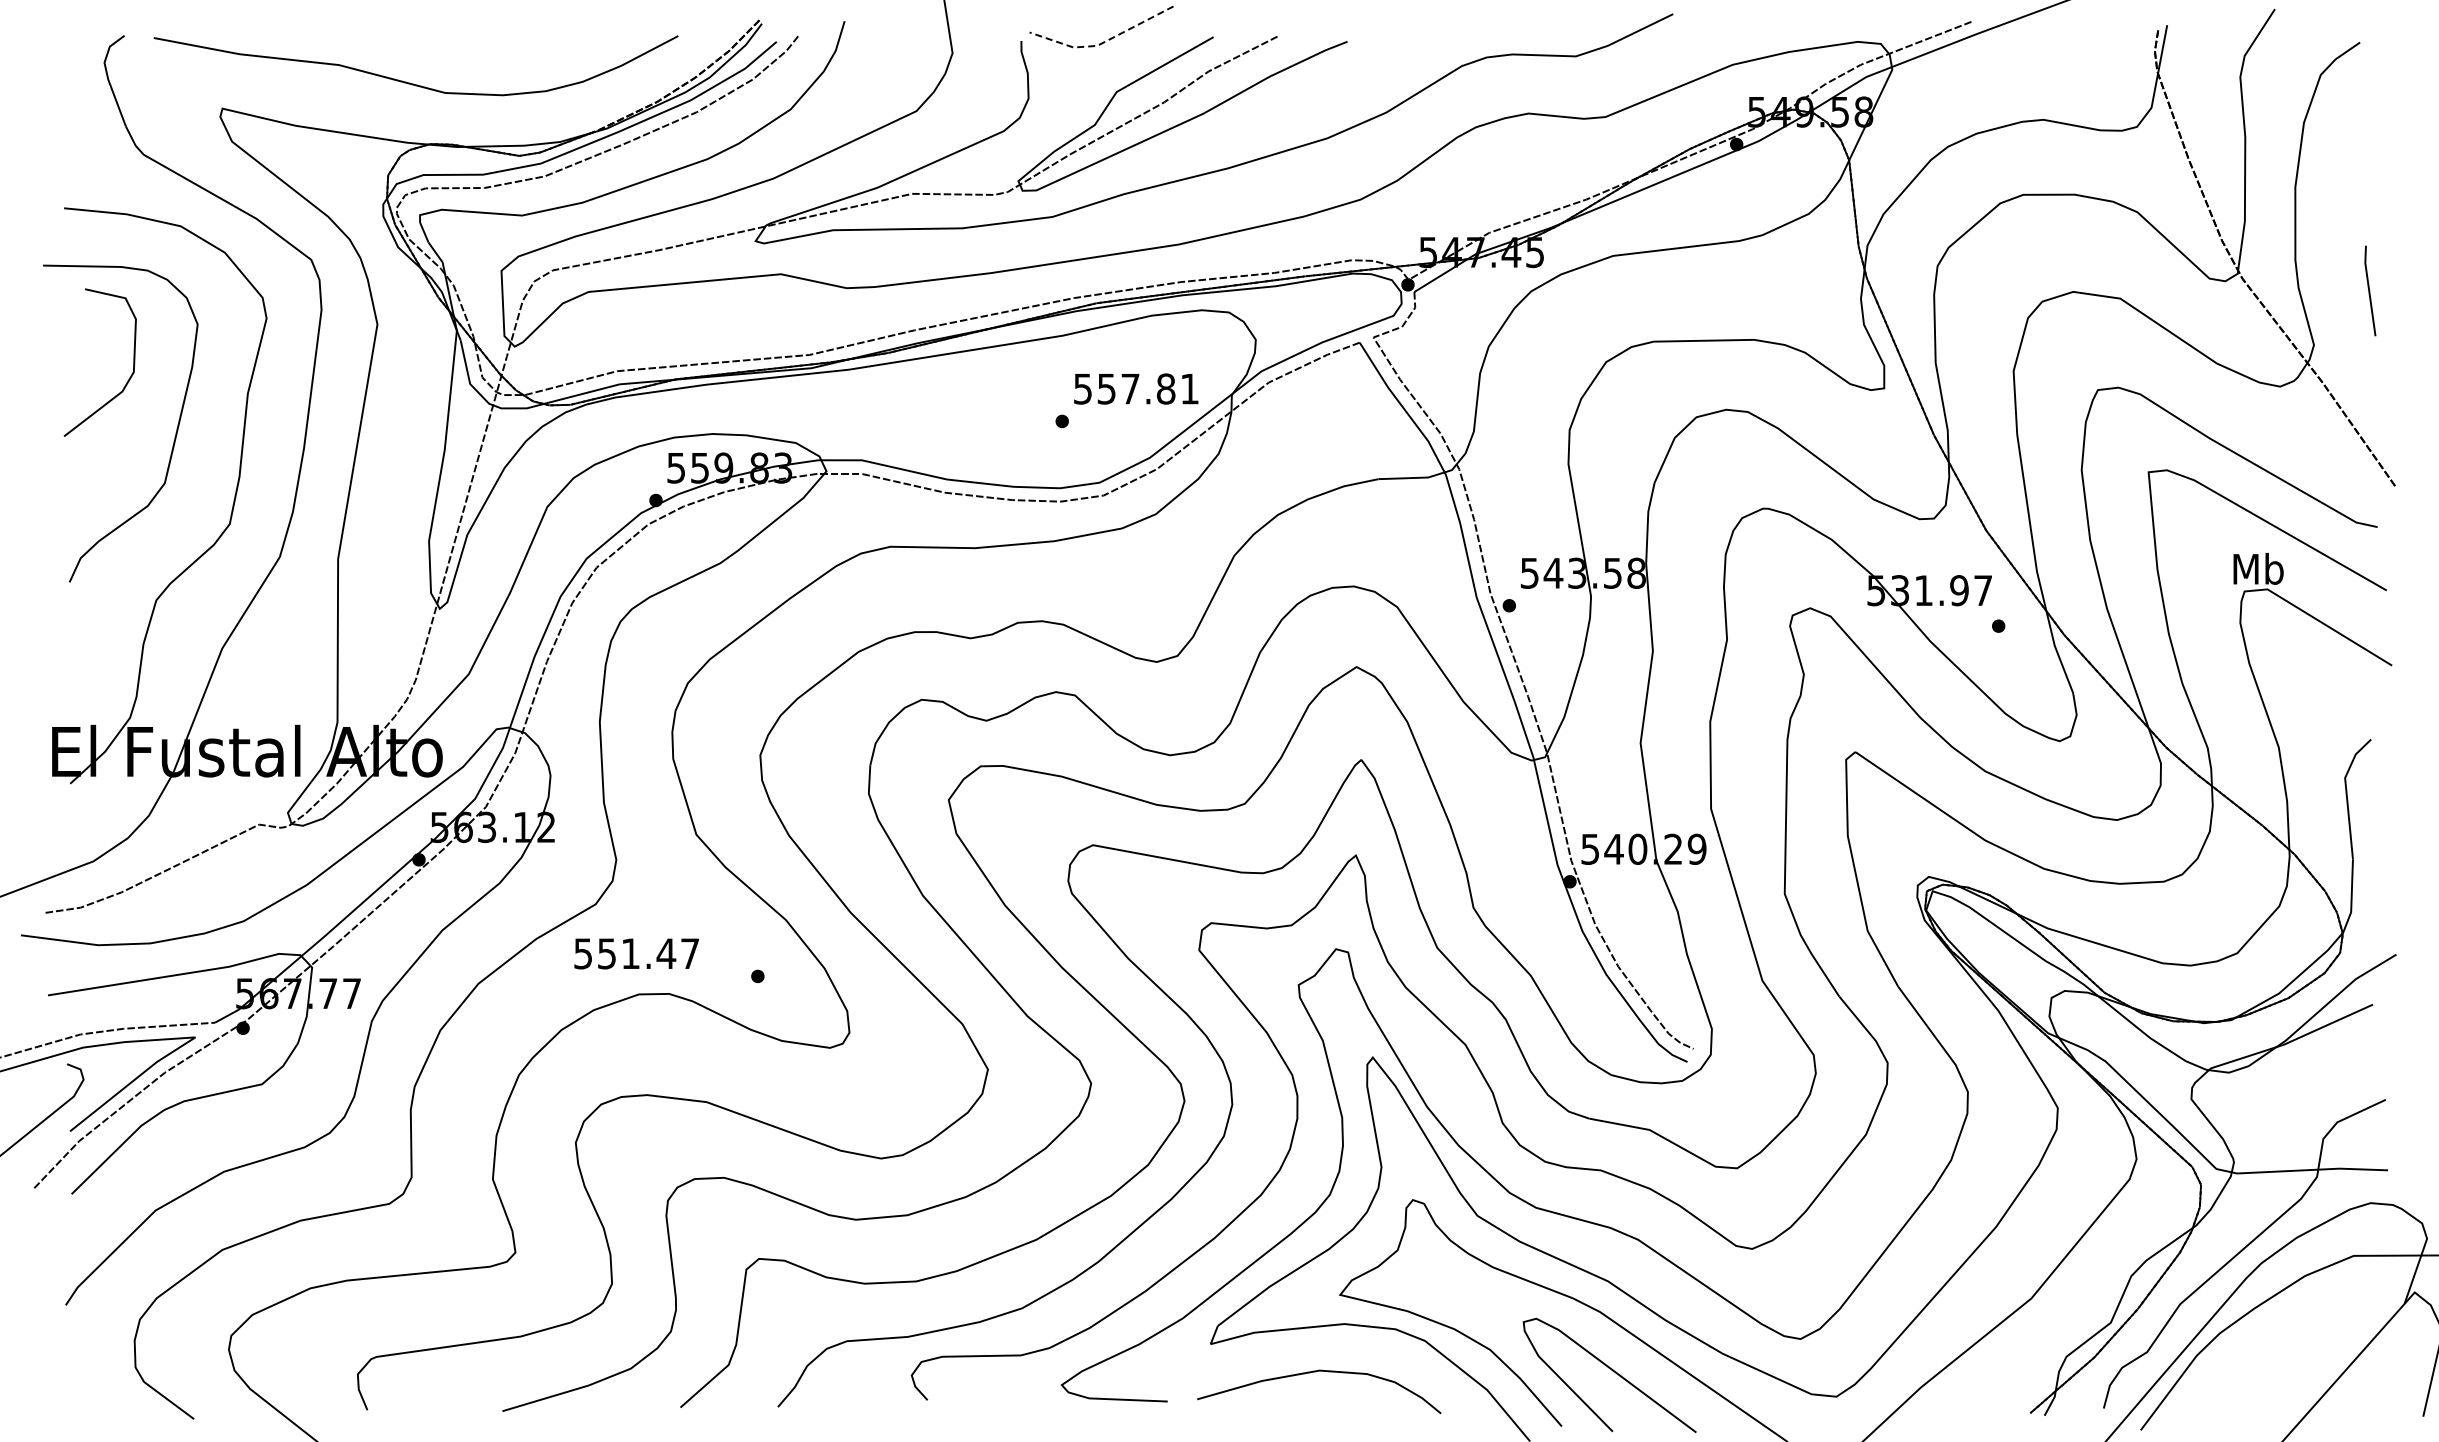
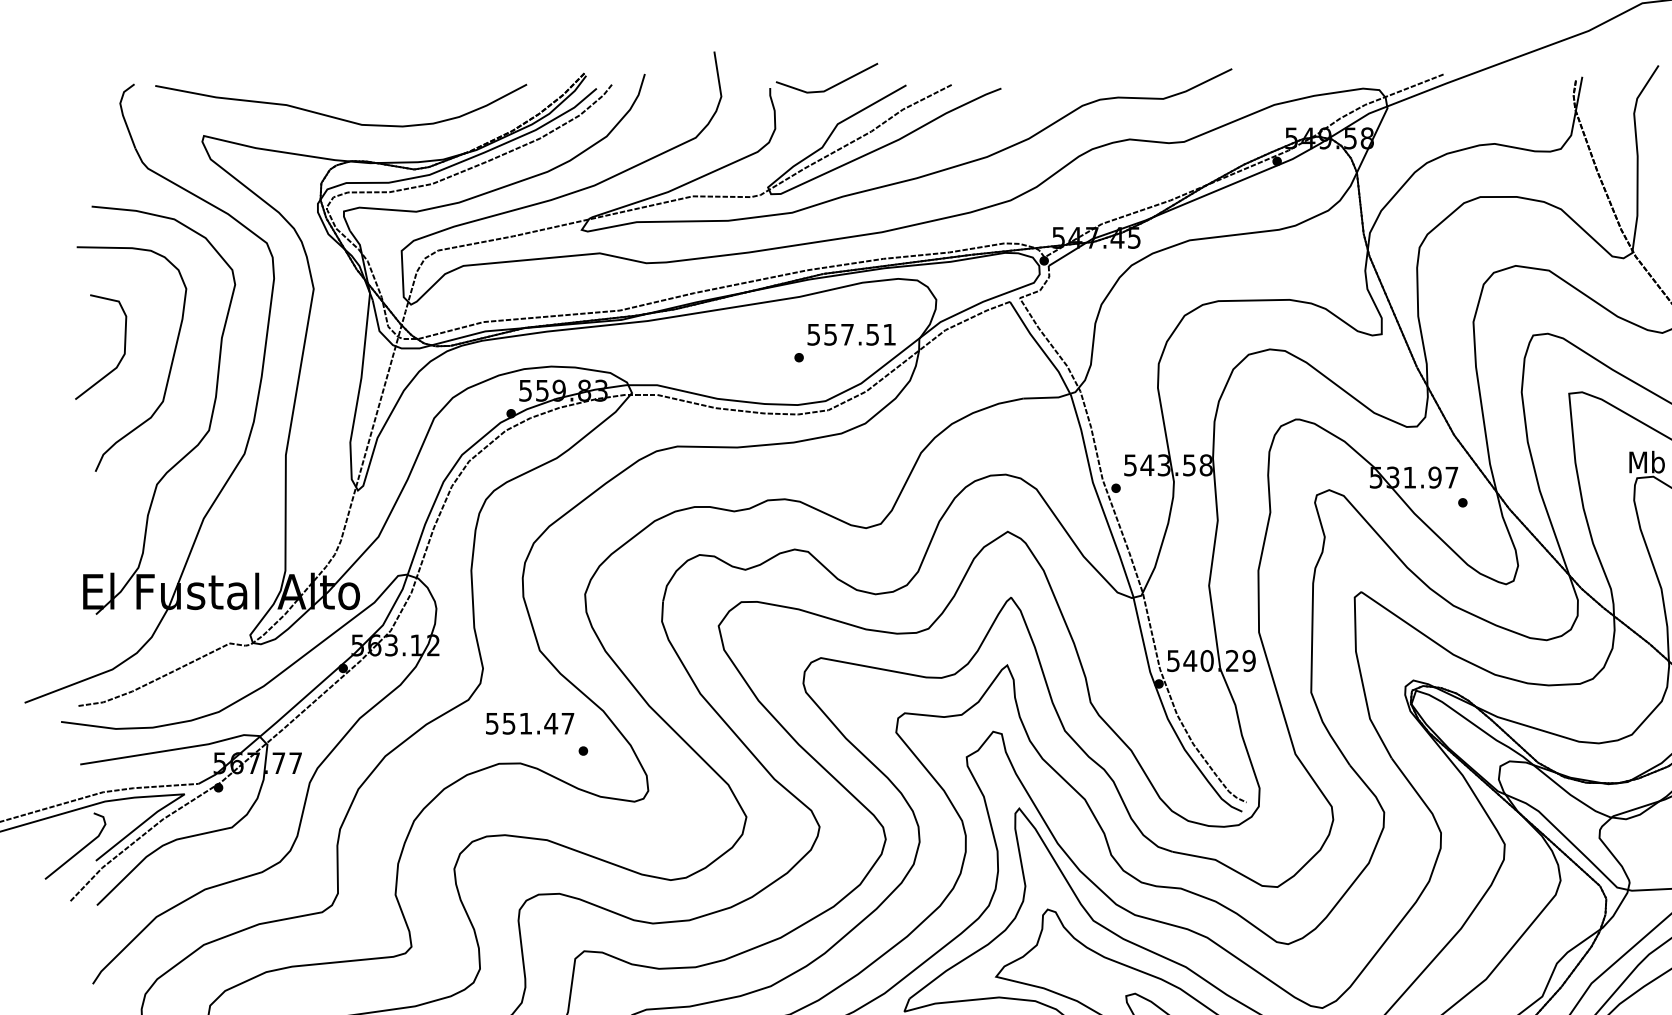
line: (1102, 43) -> (827, 89), dashed -> solid
curve: (127, 380) -> (120, 359), moved
text: (1166, 388) -> (873, 334), 557.81 -> 557.51
text: (636, 953) -> (529, 723), moved

